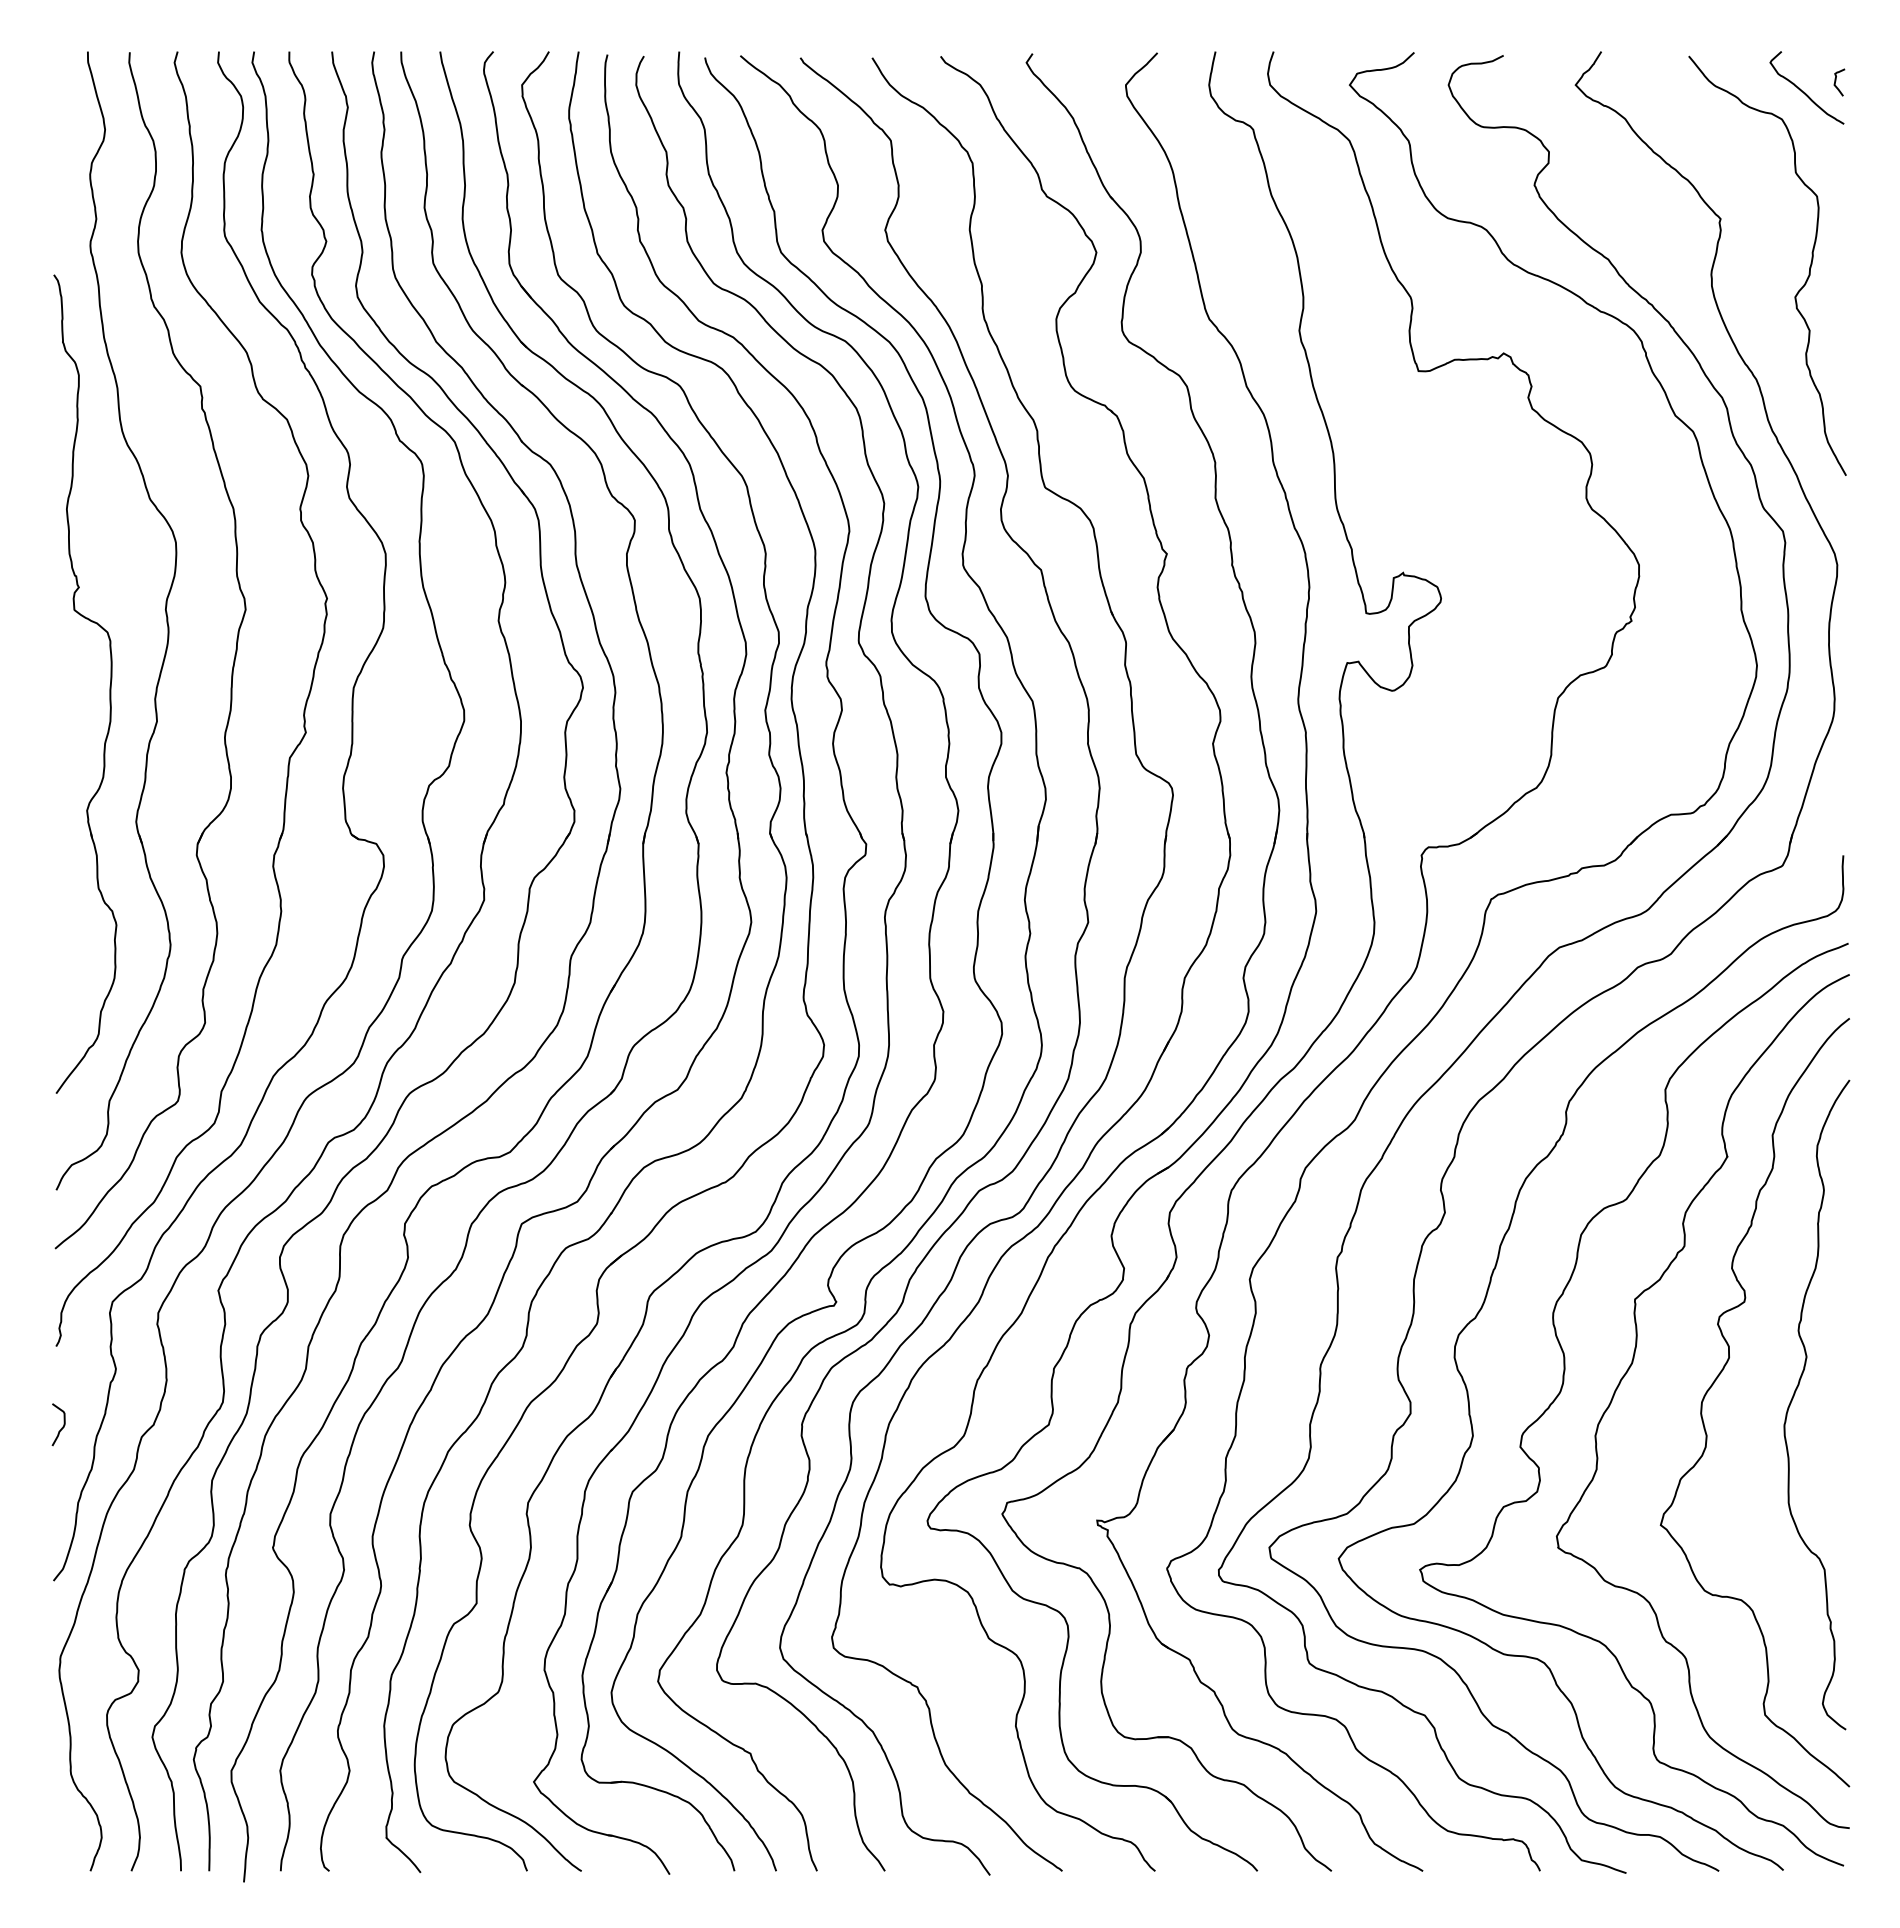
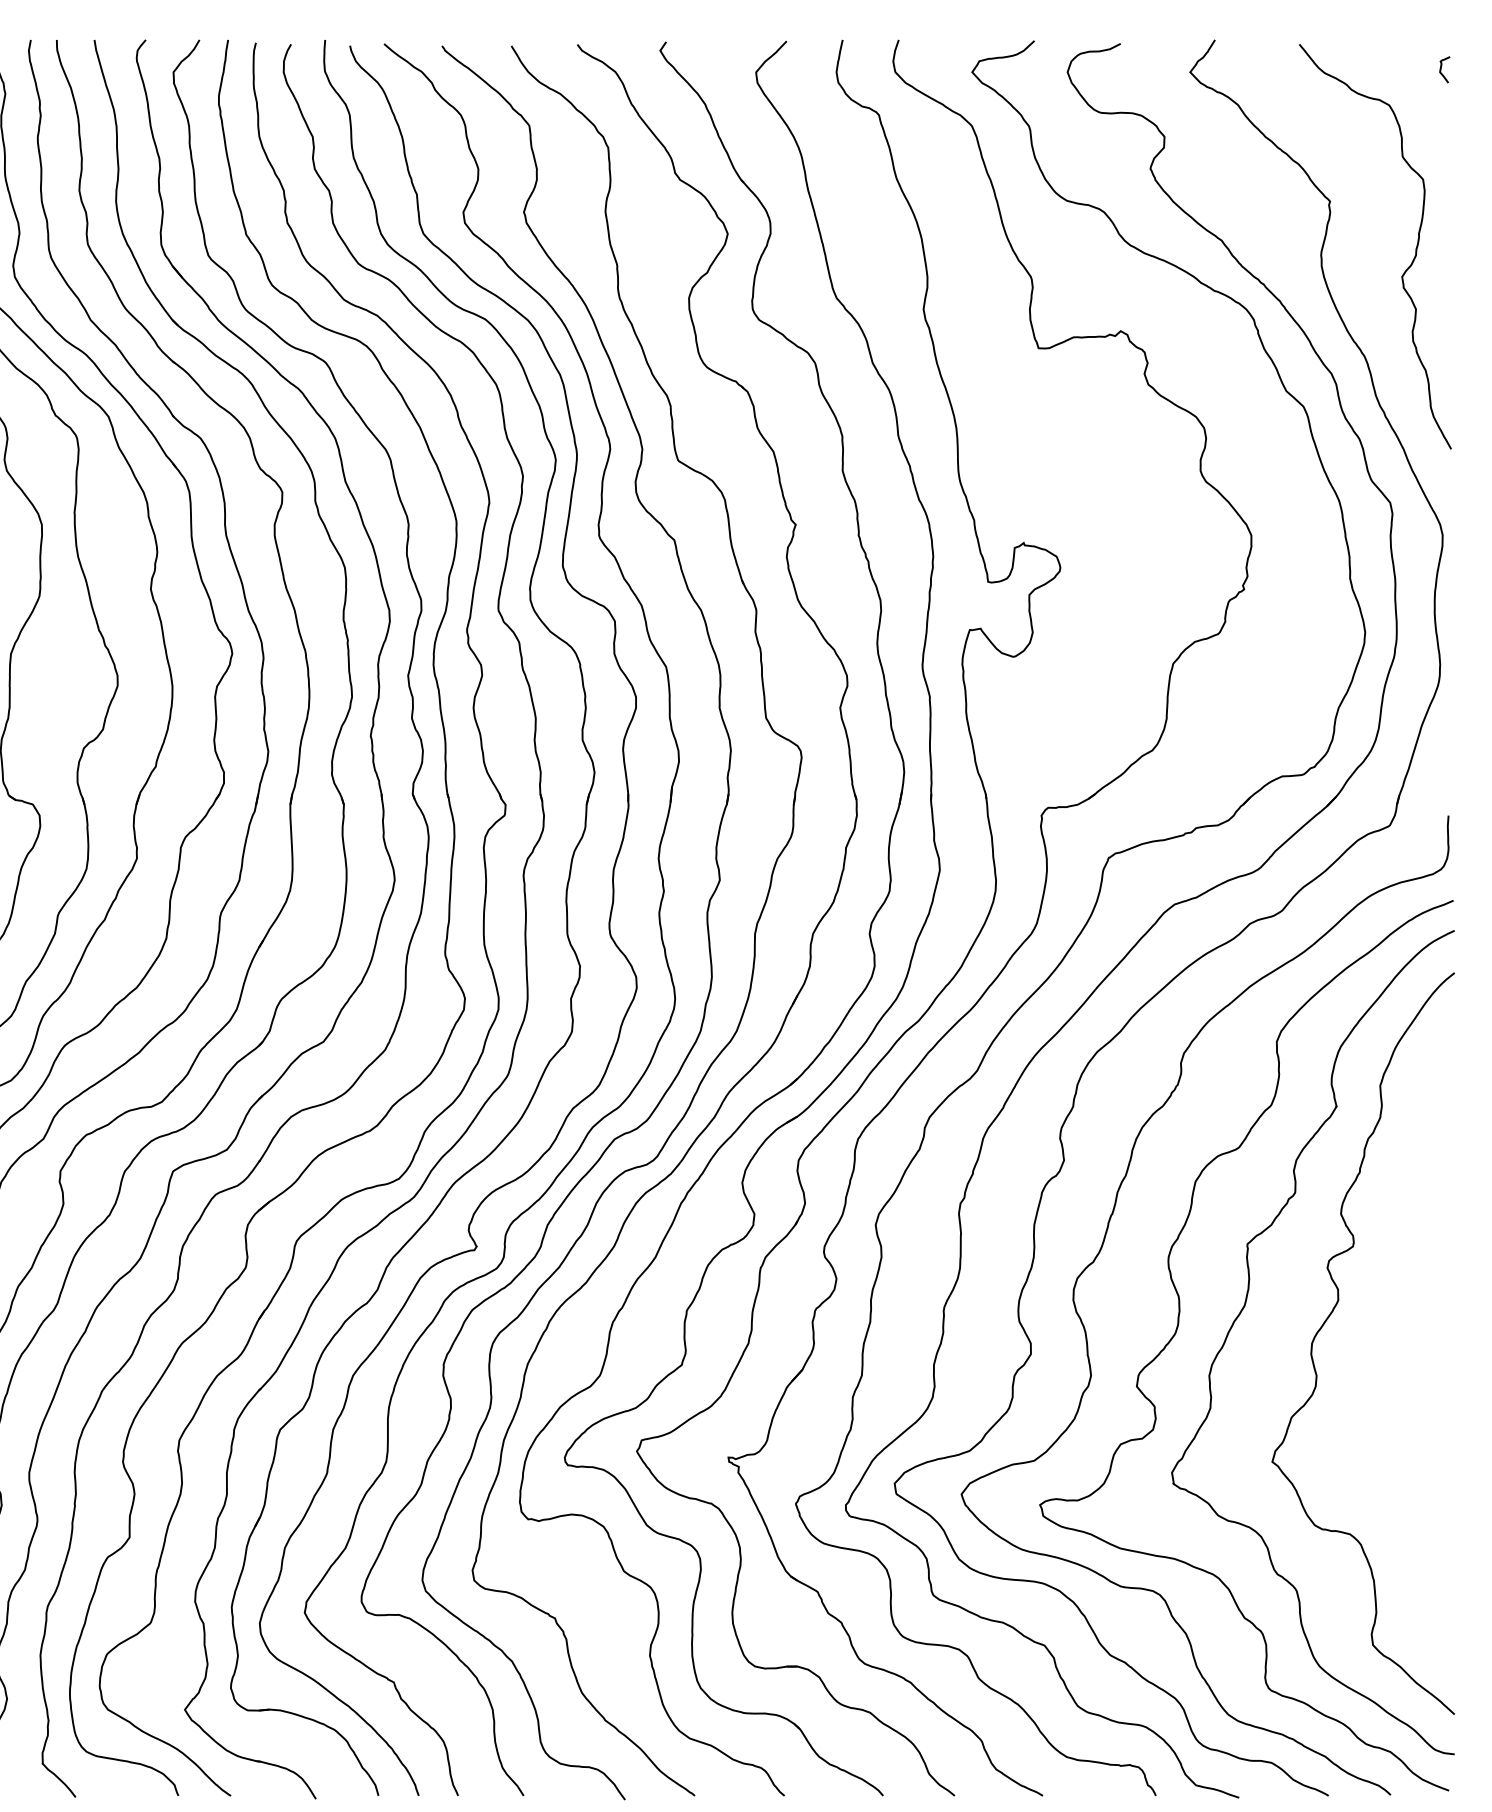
curve: (1802, 90) -> (1409, 77), removed
curve: (1795, 1394) -> (1402, 1335), removed

